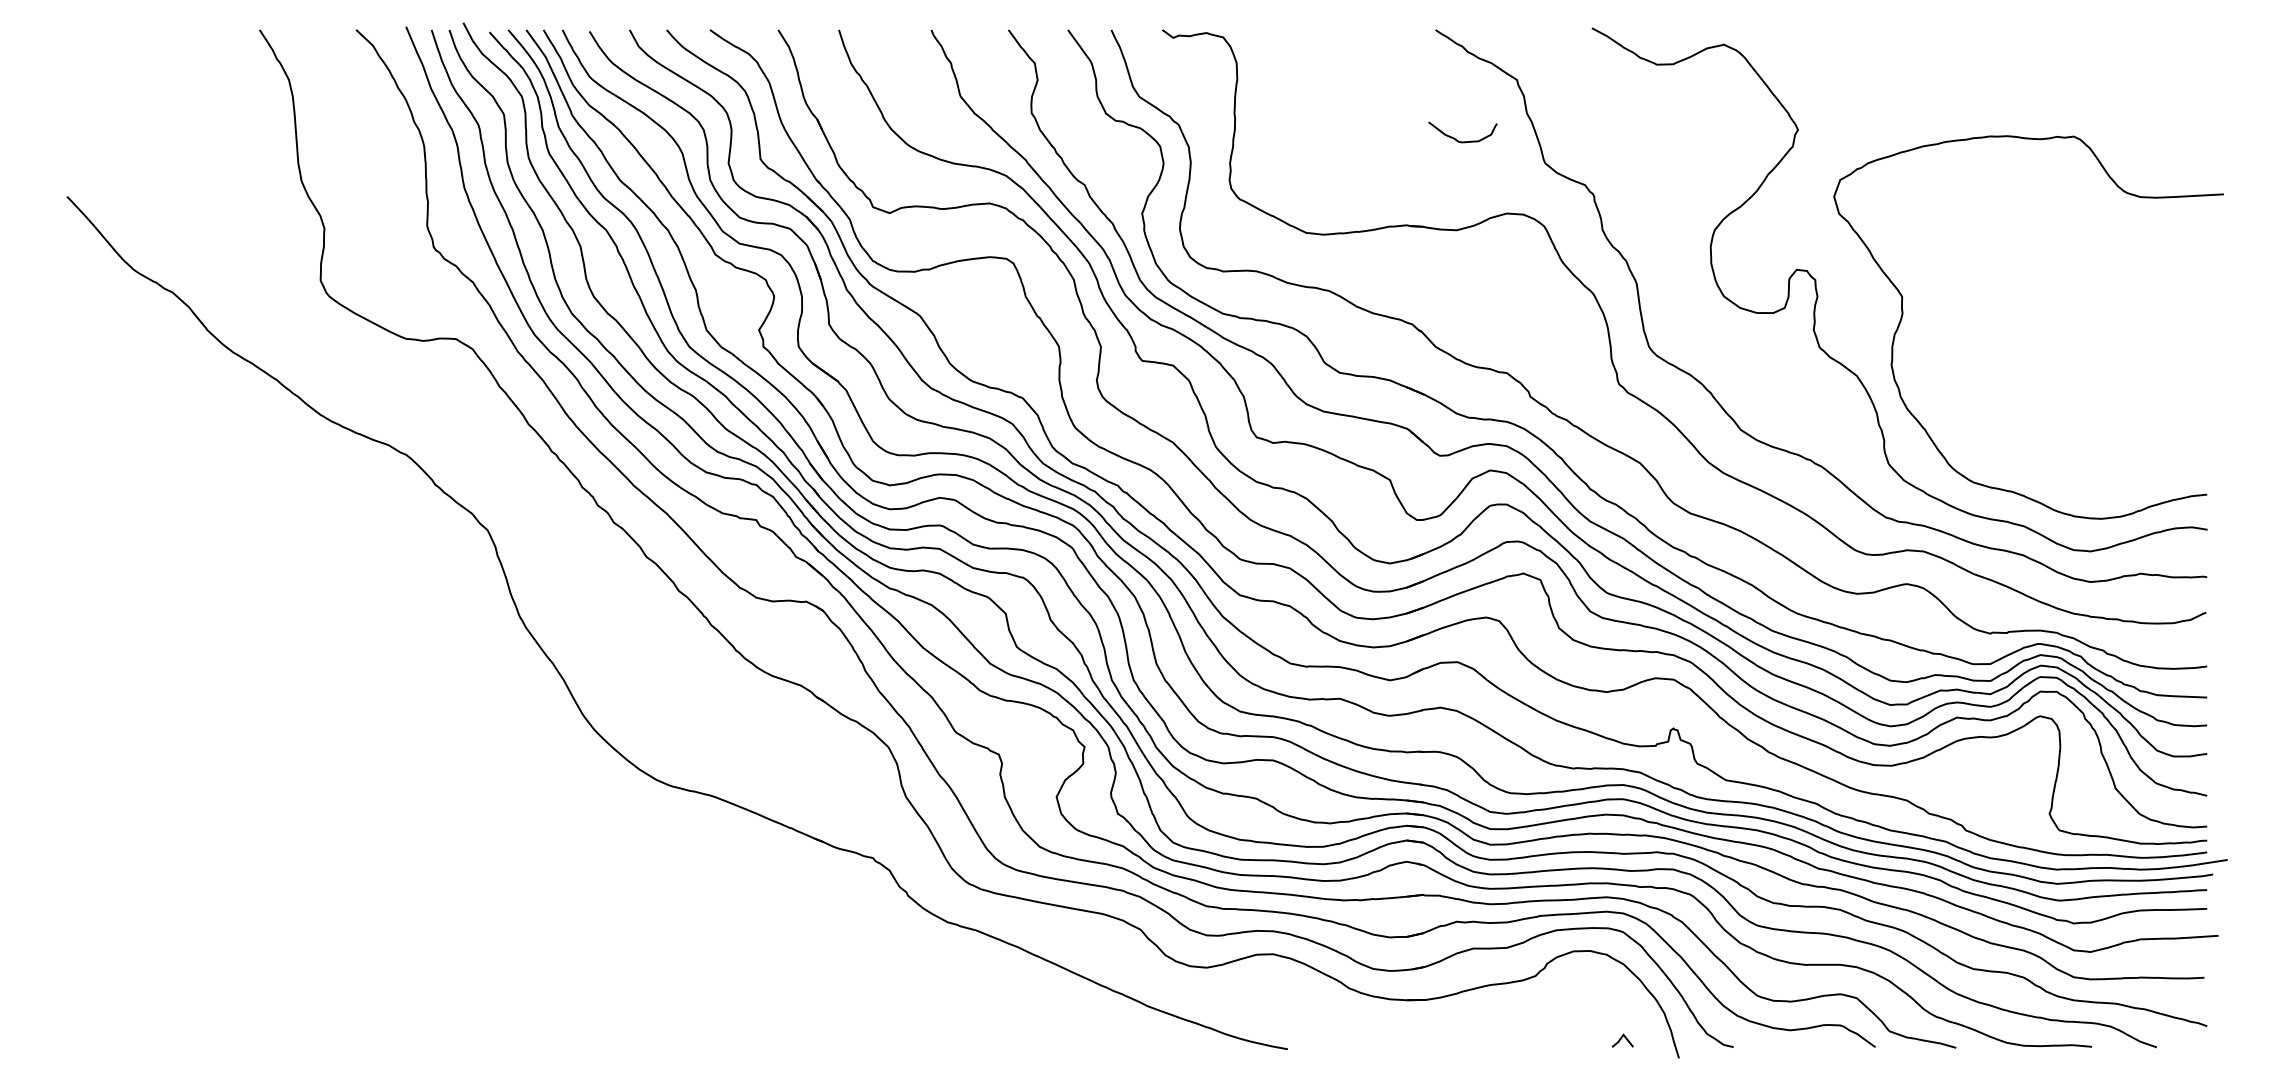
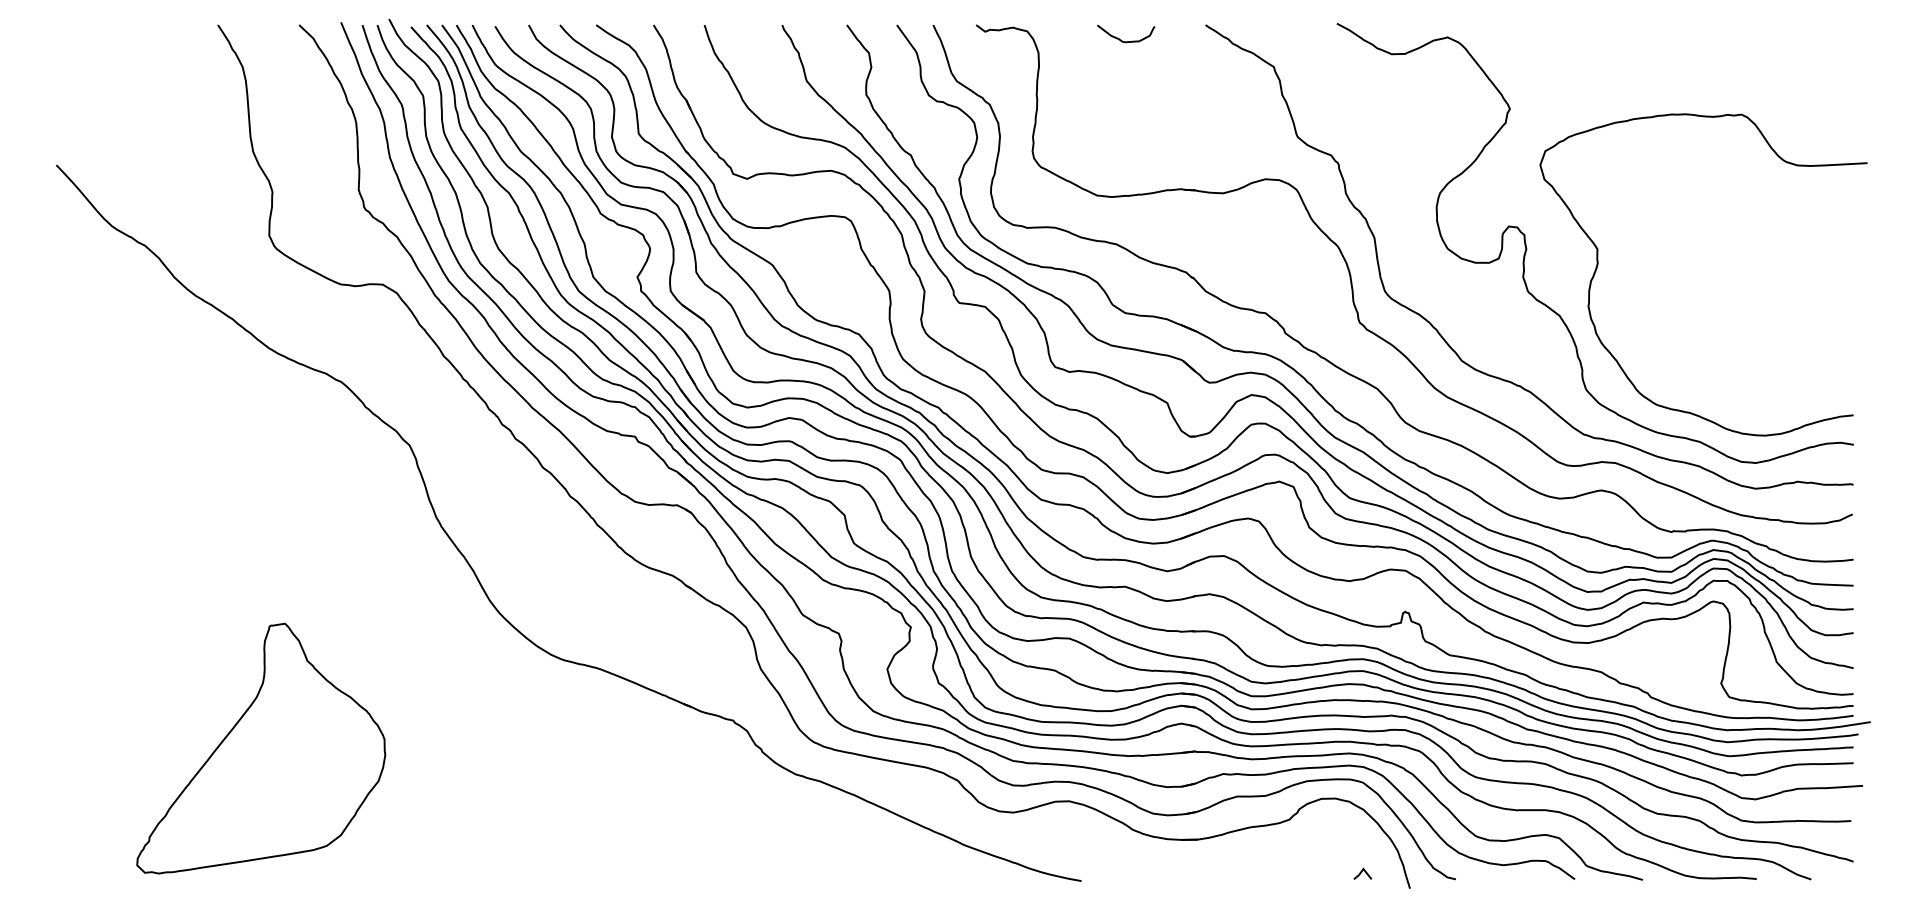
curve: (1457, 139) -> (1121, 39), moved
part: (310, 891) -> (260, 748), added

